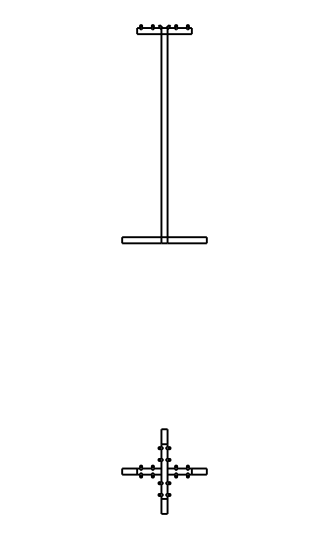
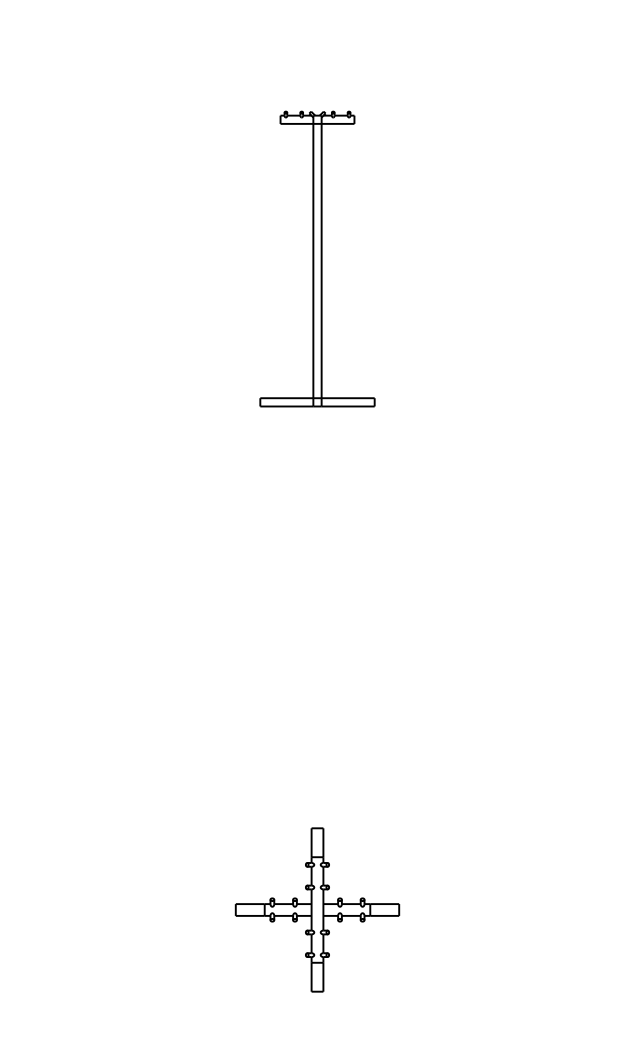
part: (164, 134) -> (317, 259), size x0.7

